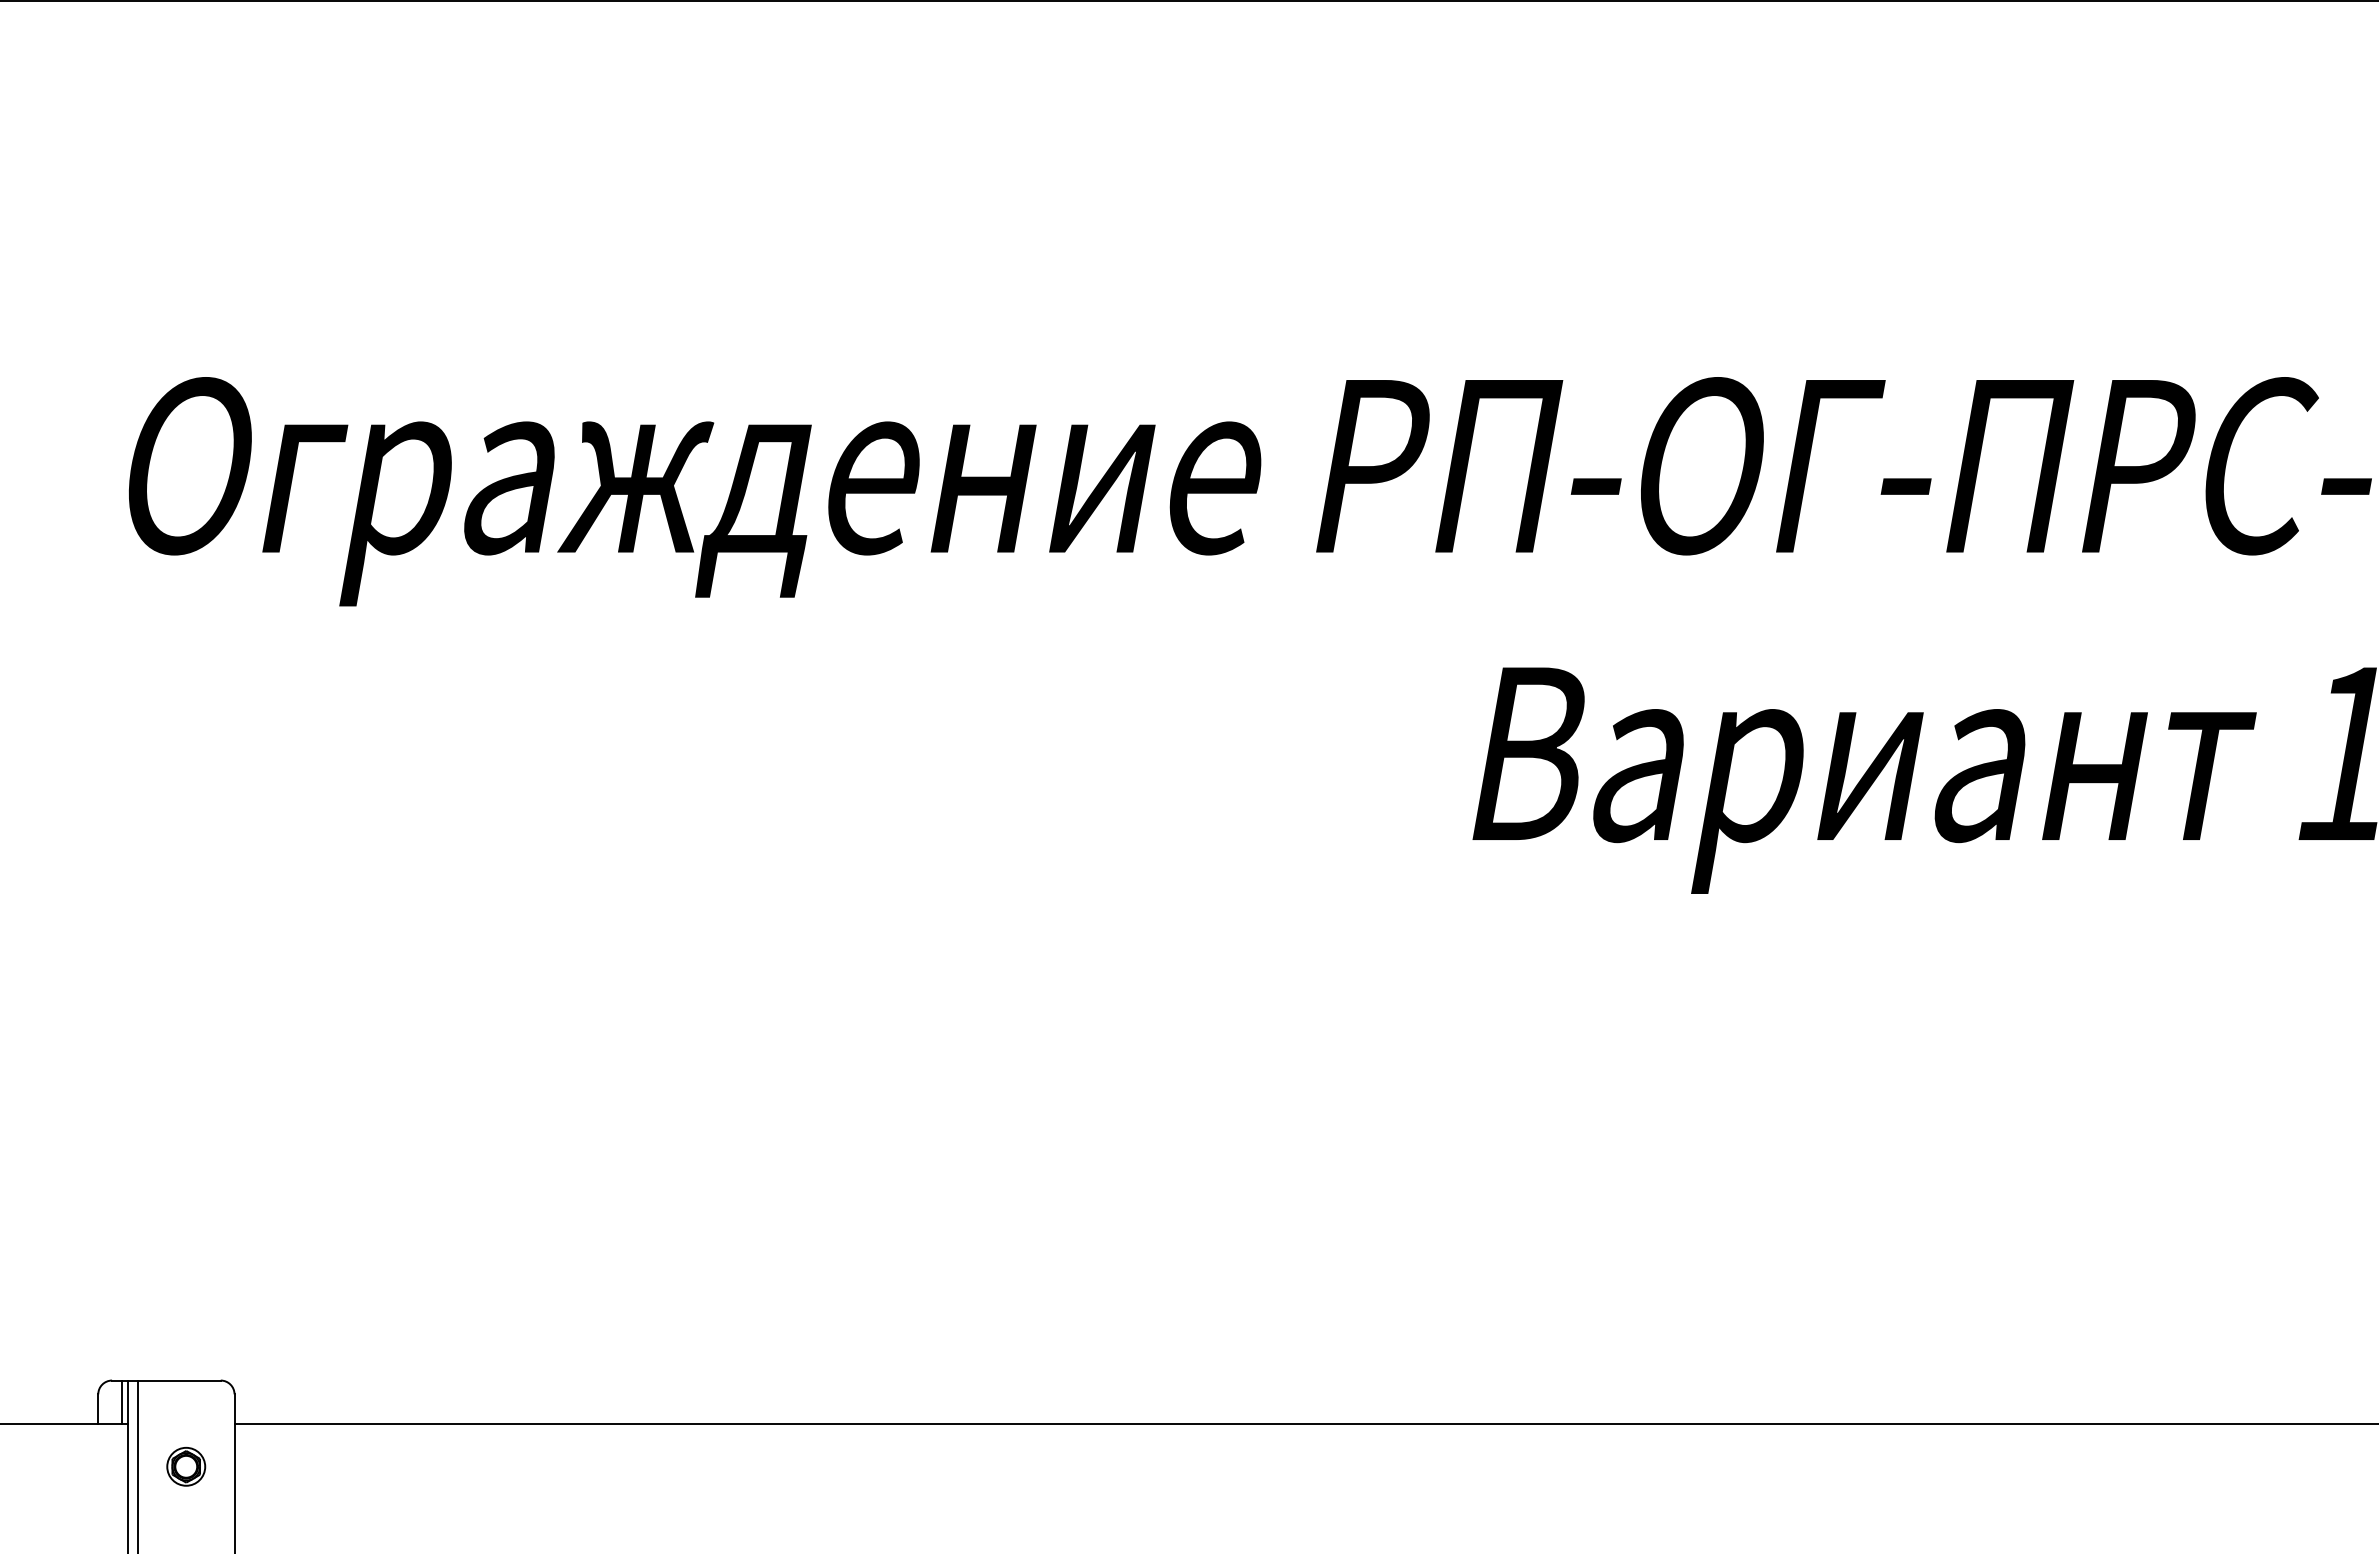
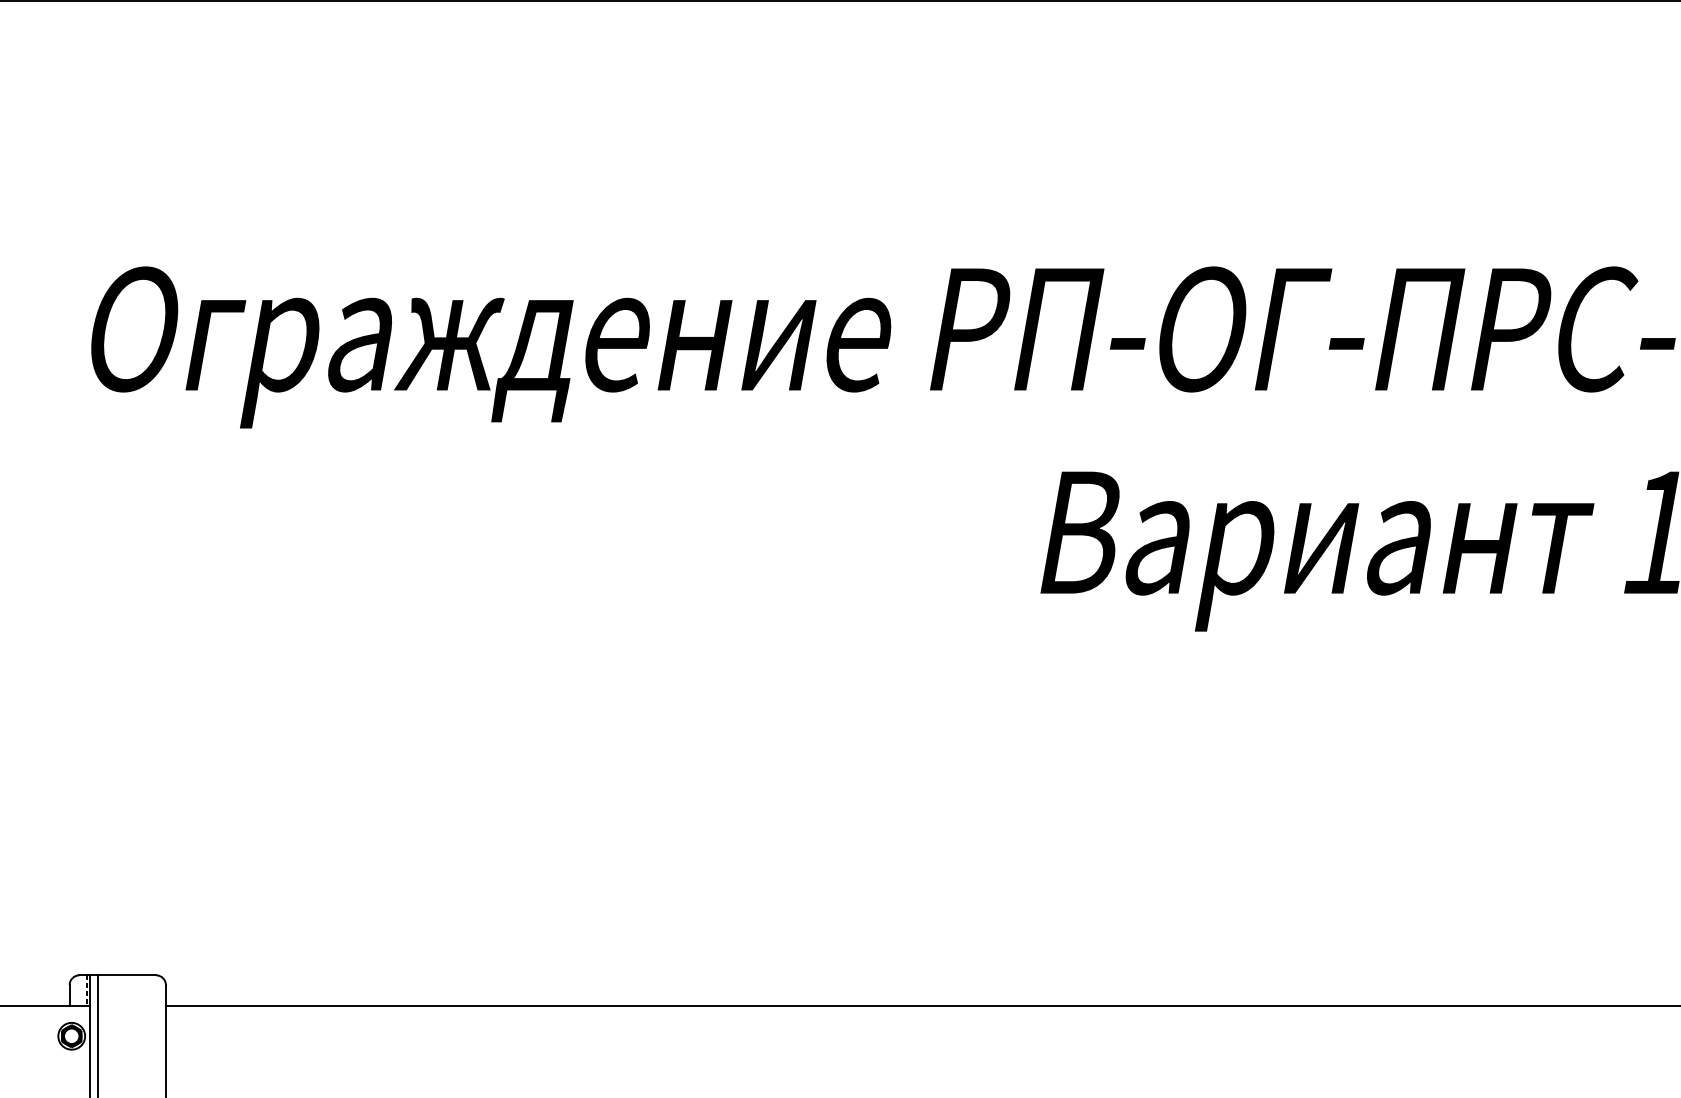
line: (122, 1402) -> (86, 990), solid -> dashed
part: (186, 1466) -> (71, 1036), moved

